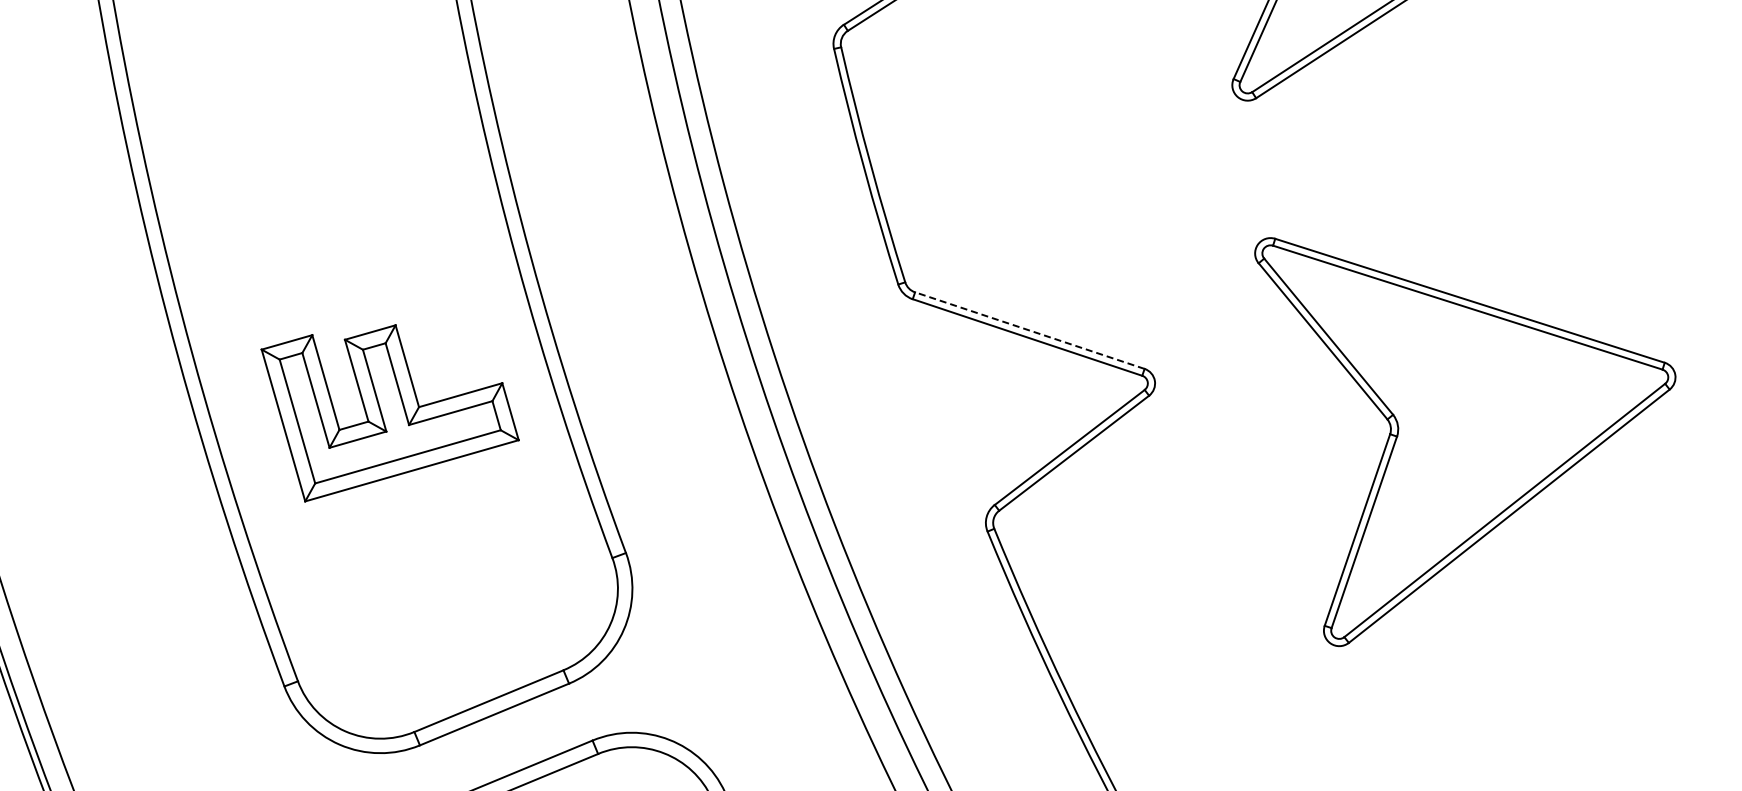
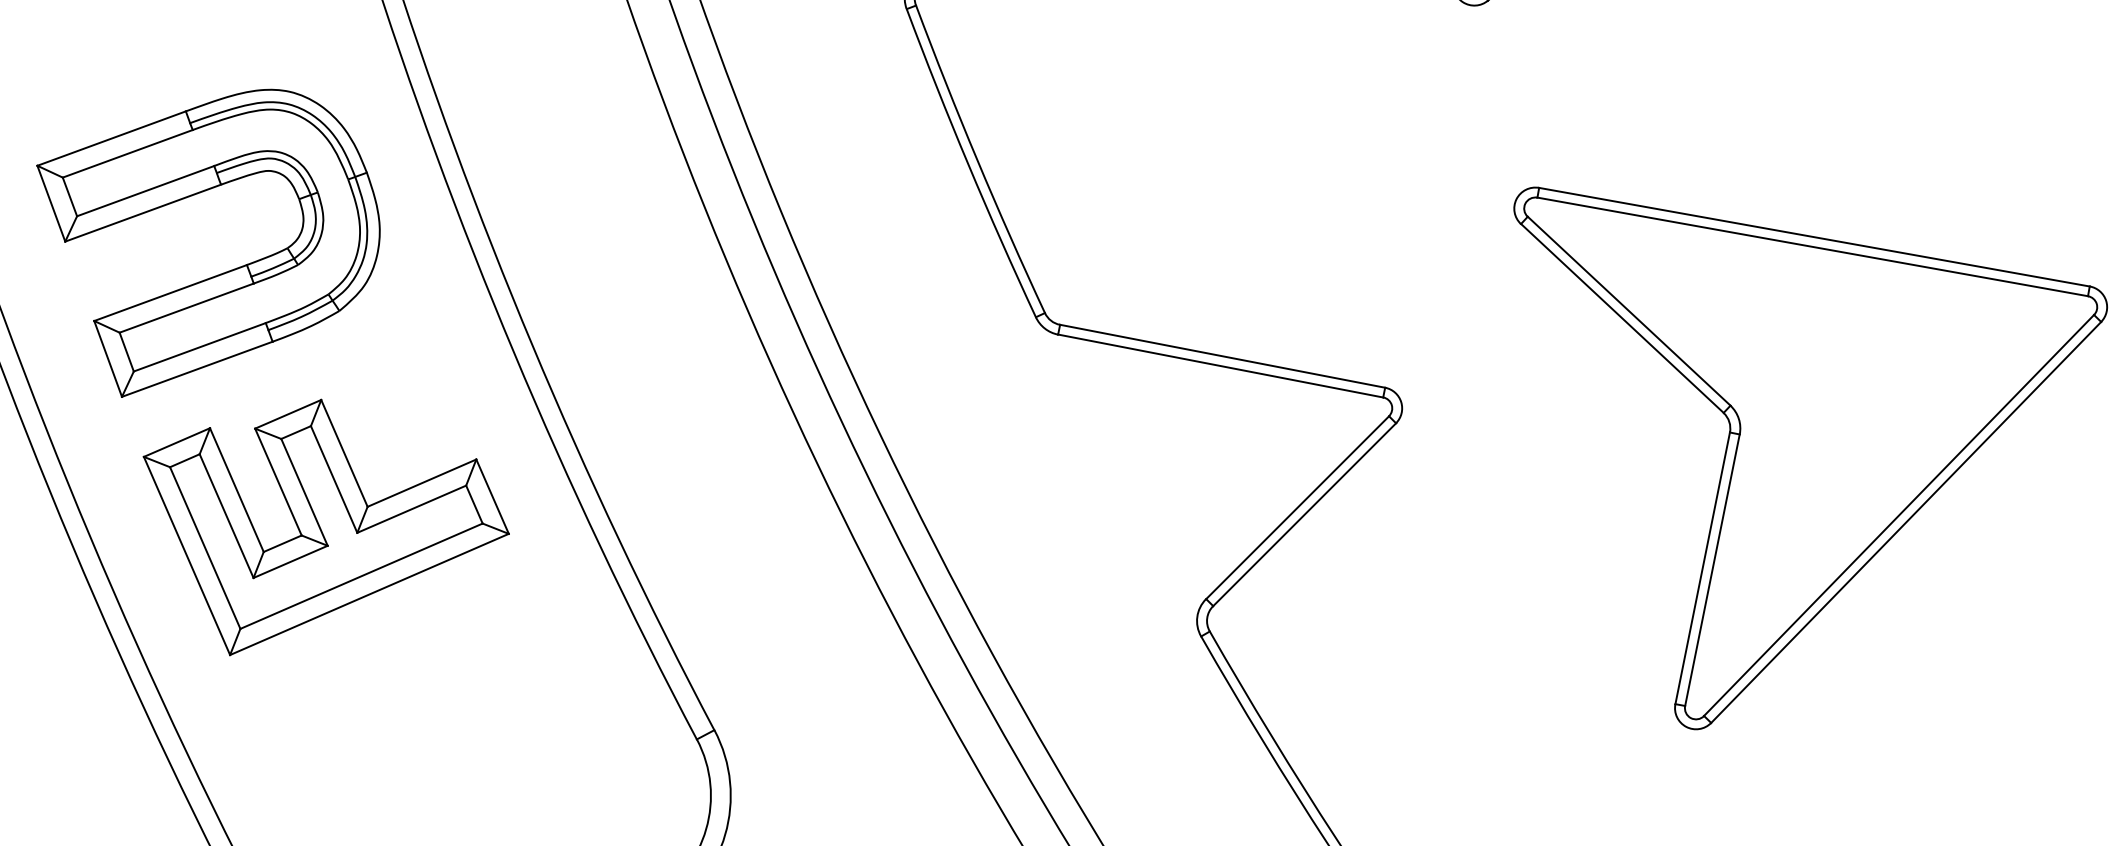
part: (316, 173) -> (226, 270), added
line: (1029, 330) -> (1222, 356), dashed -> solid
part: (389, 413) -> (328, 520), moved

